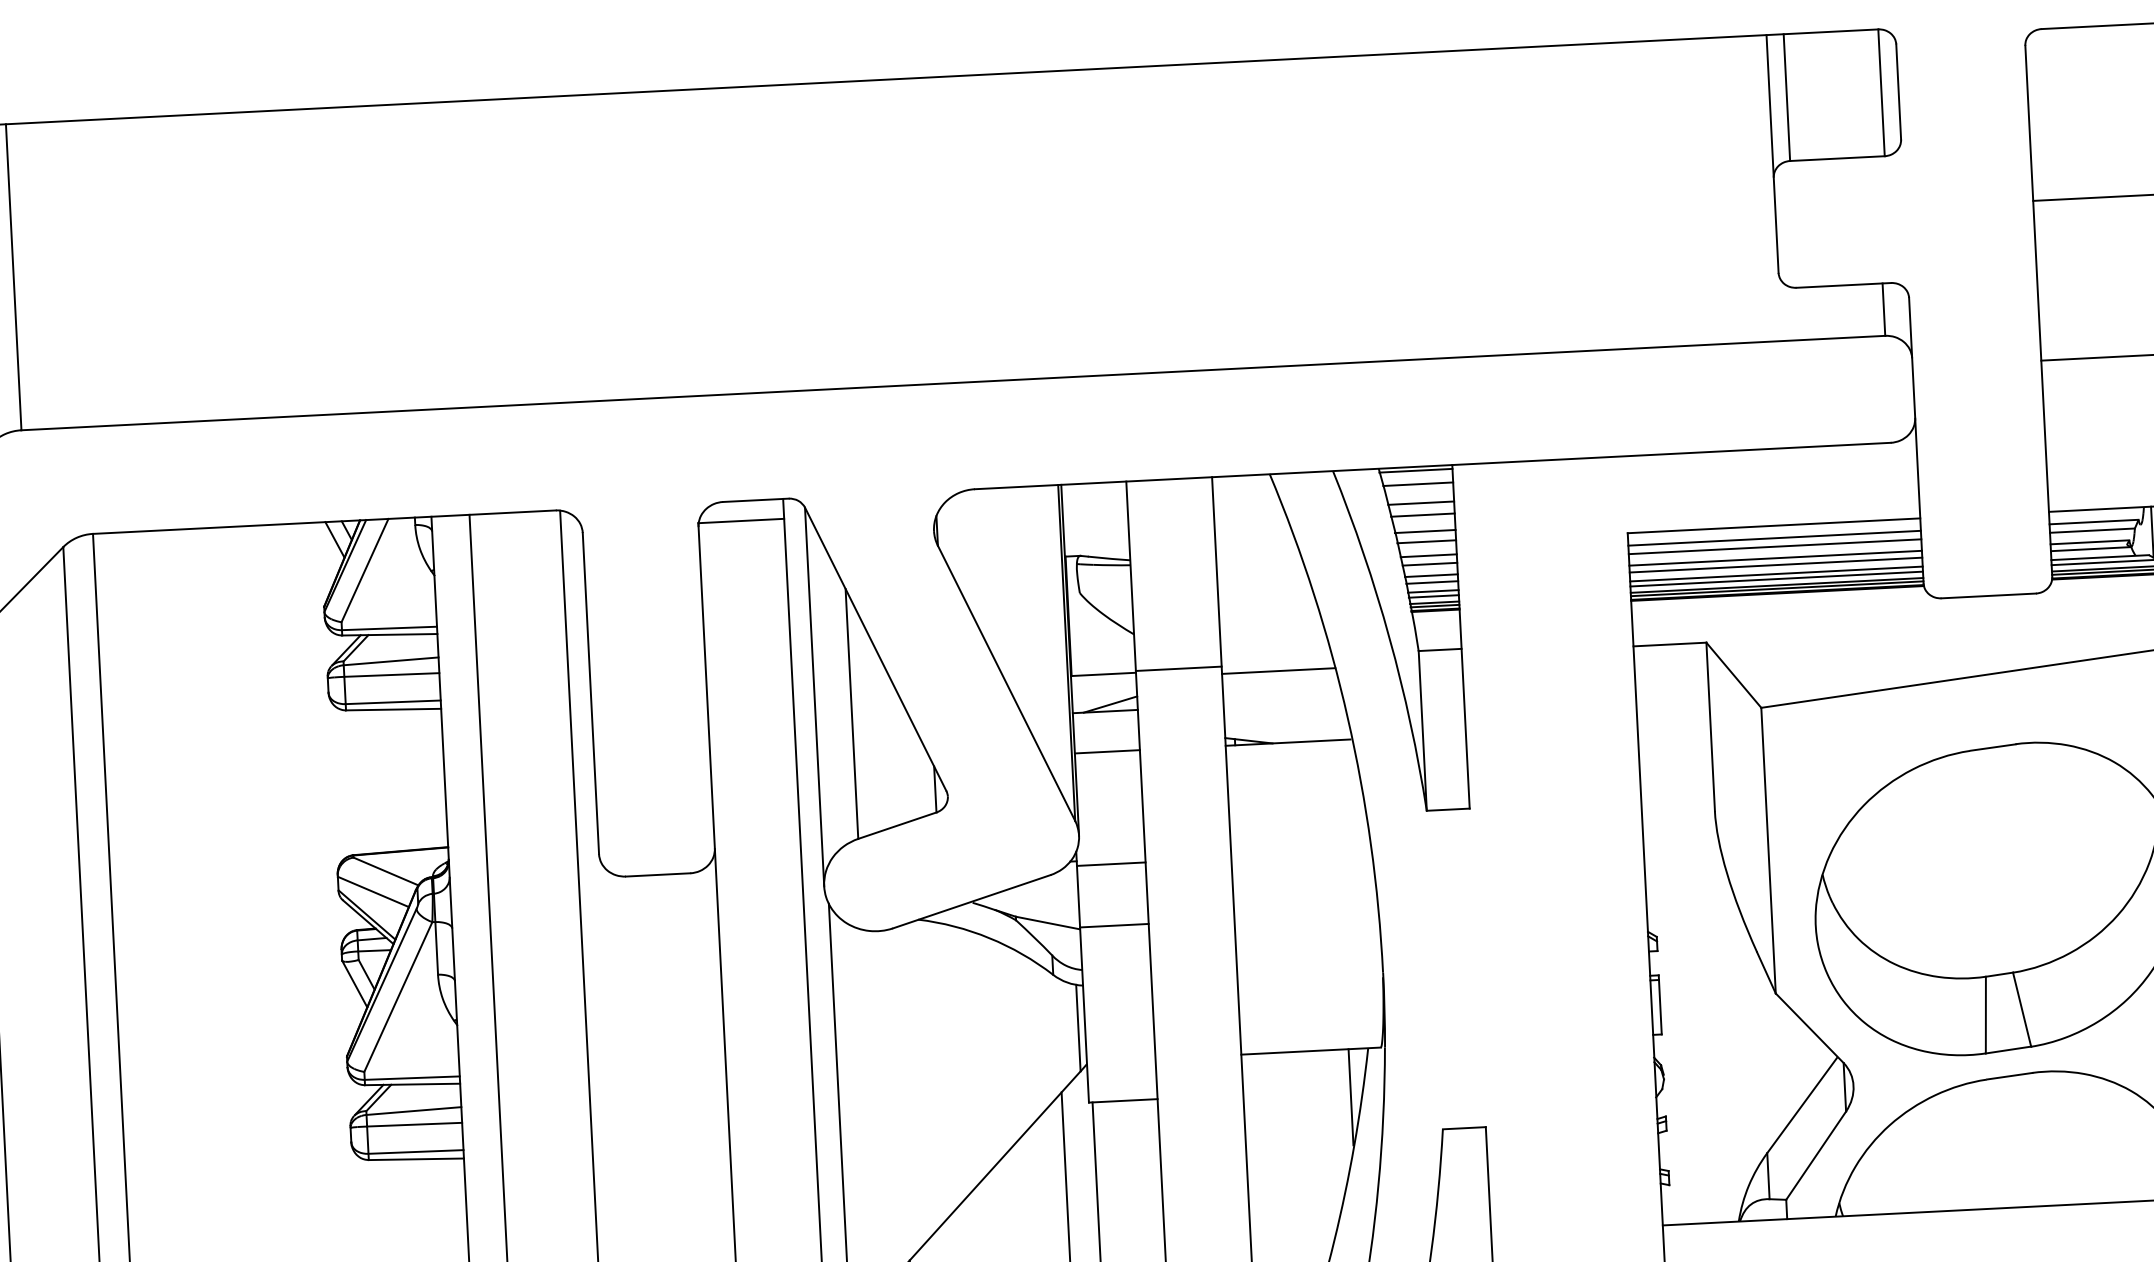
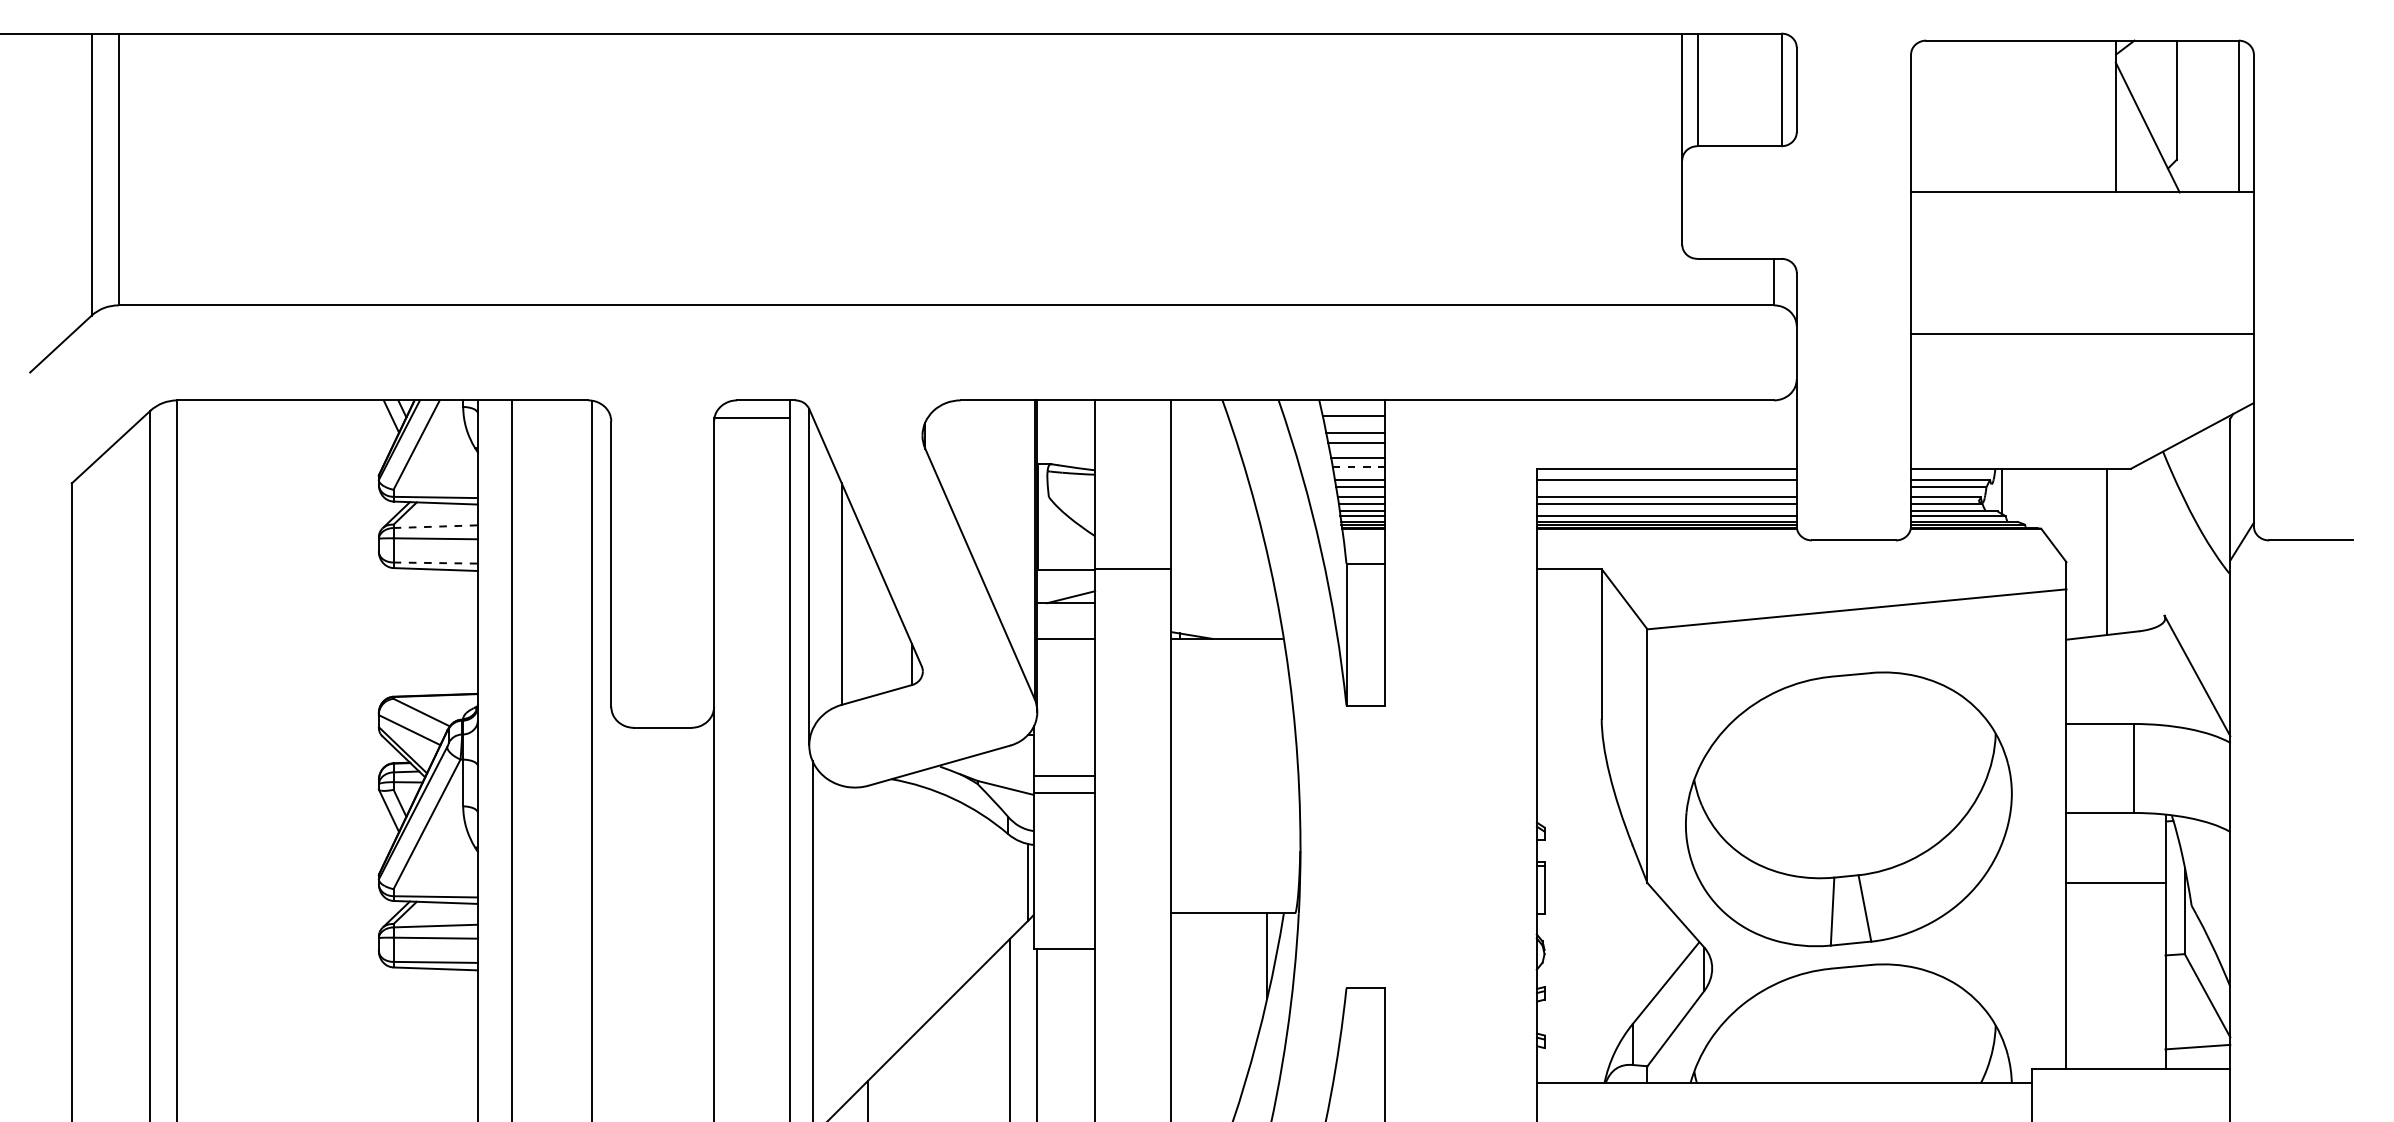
line: (1415, 470) -> (1351, 403), removed
line: (1426, 542) -> (1358, 467), solid -> dashed
line: (1774, 547) -> (1666, 487), removed
line: (1776, 574) -> (1666, 511), removed
line: (391, 661) -> (436, 526), solid -> dashed
line: (1278, 671) -> (1221, 575), removed
line: (394, 702) -> (436, 563), solid -> dashed
line: (1111, 863) -> (1064, 775), moved

